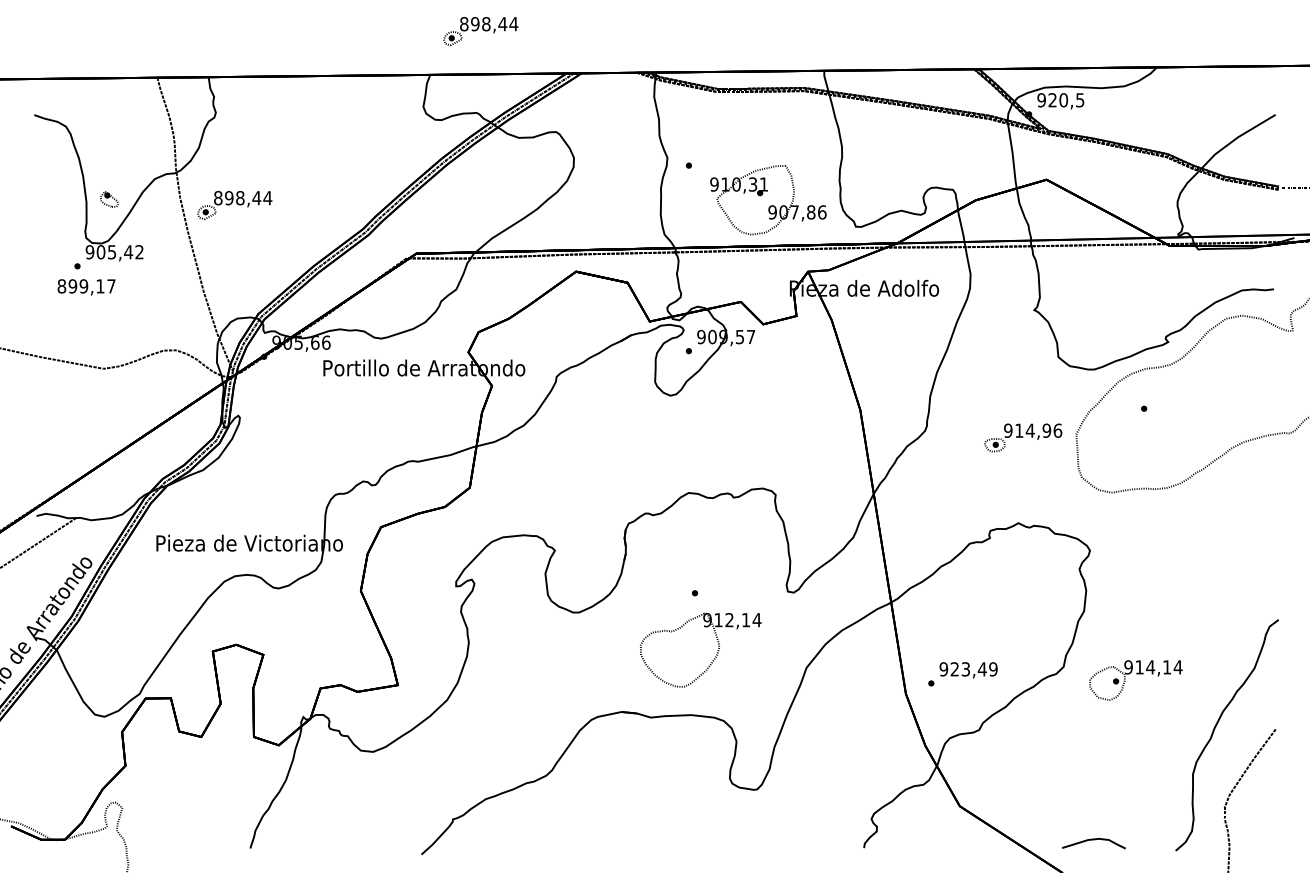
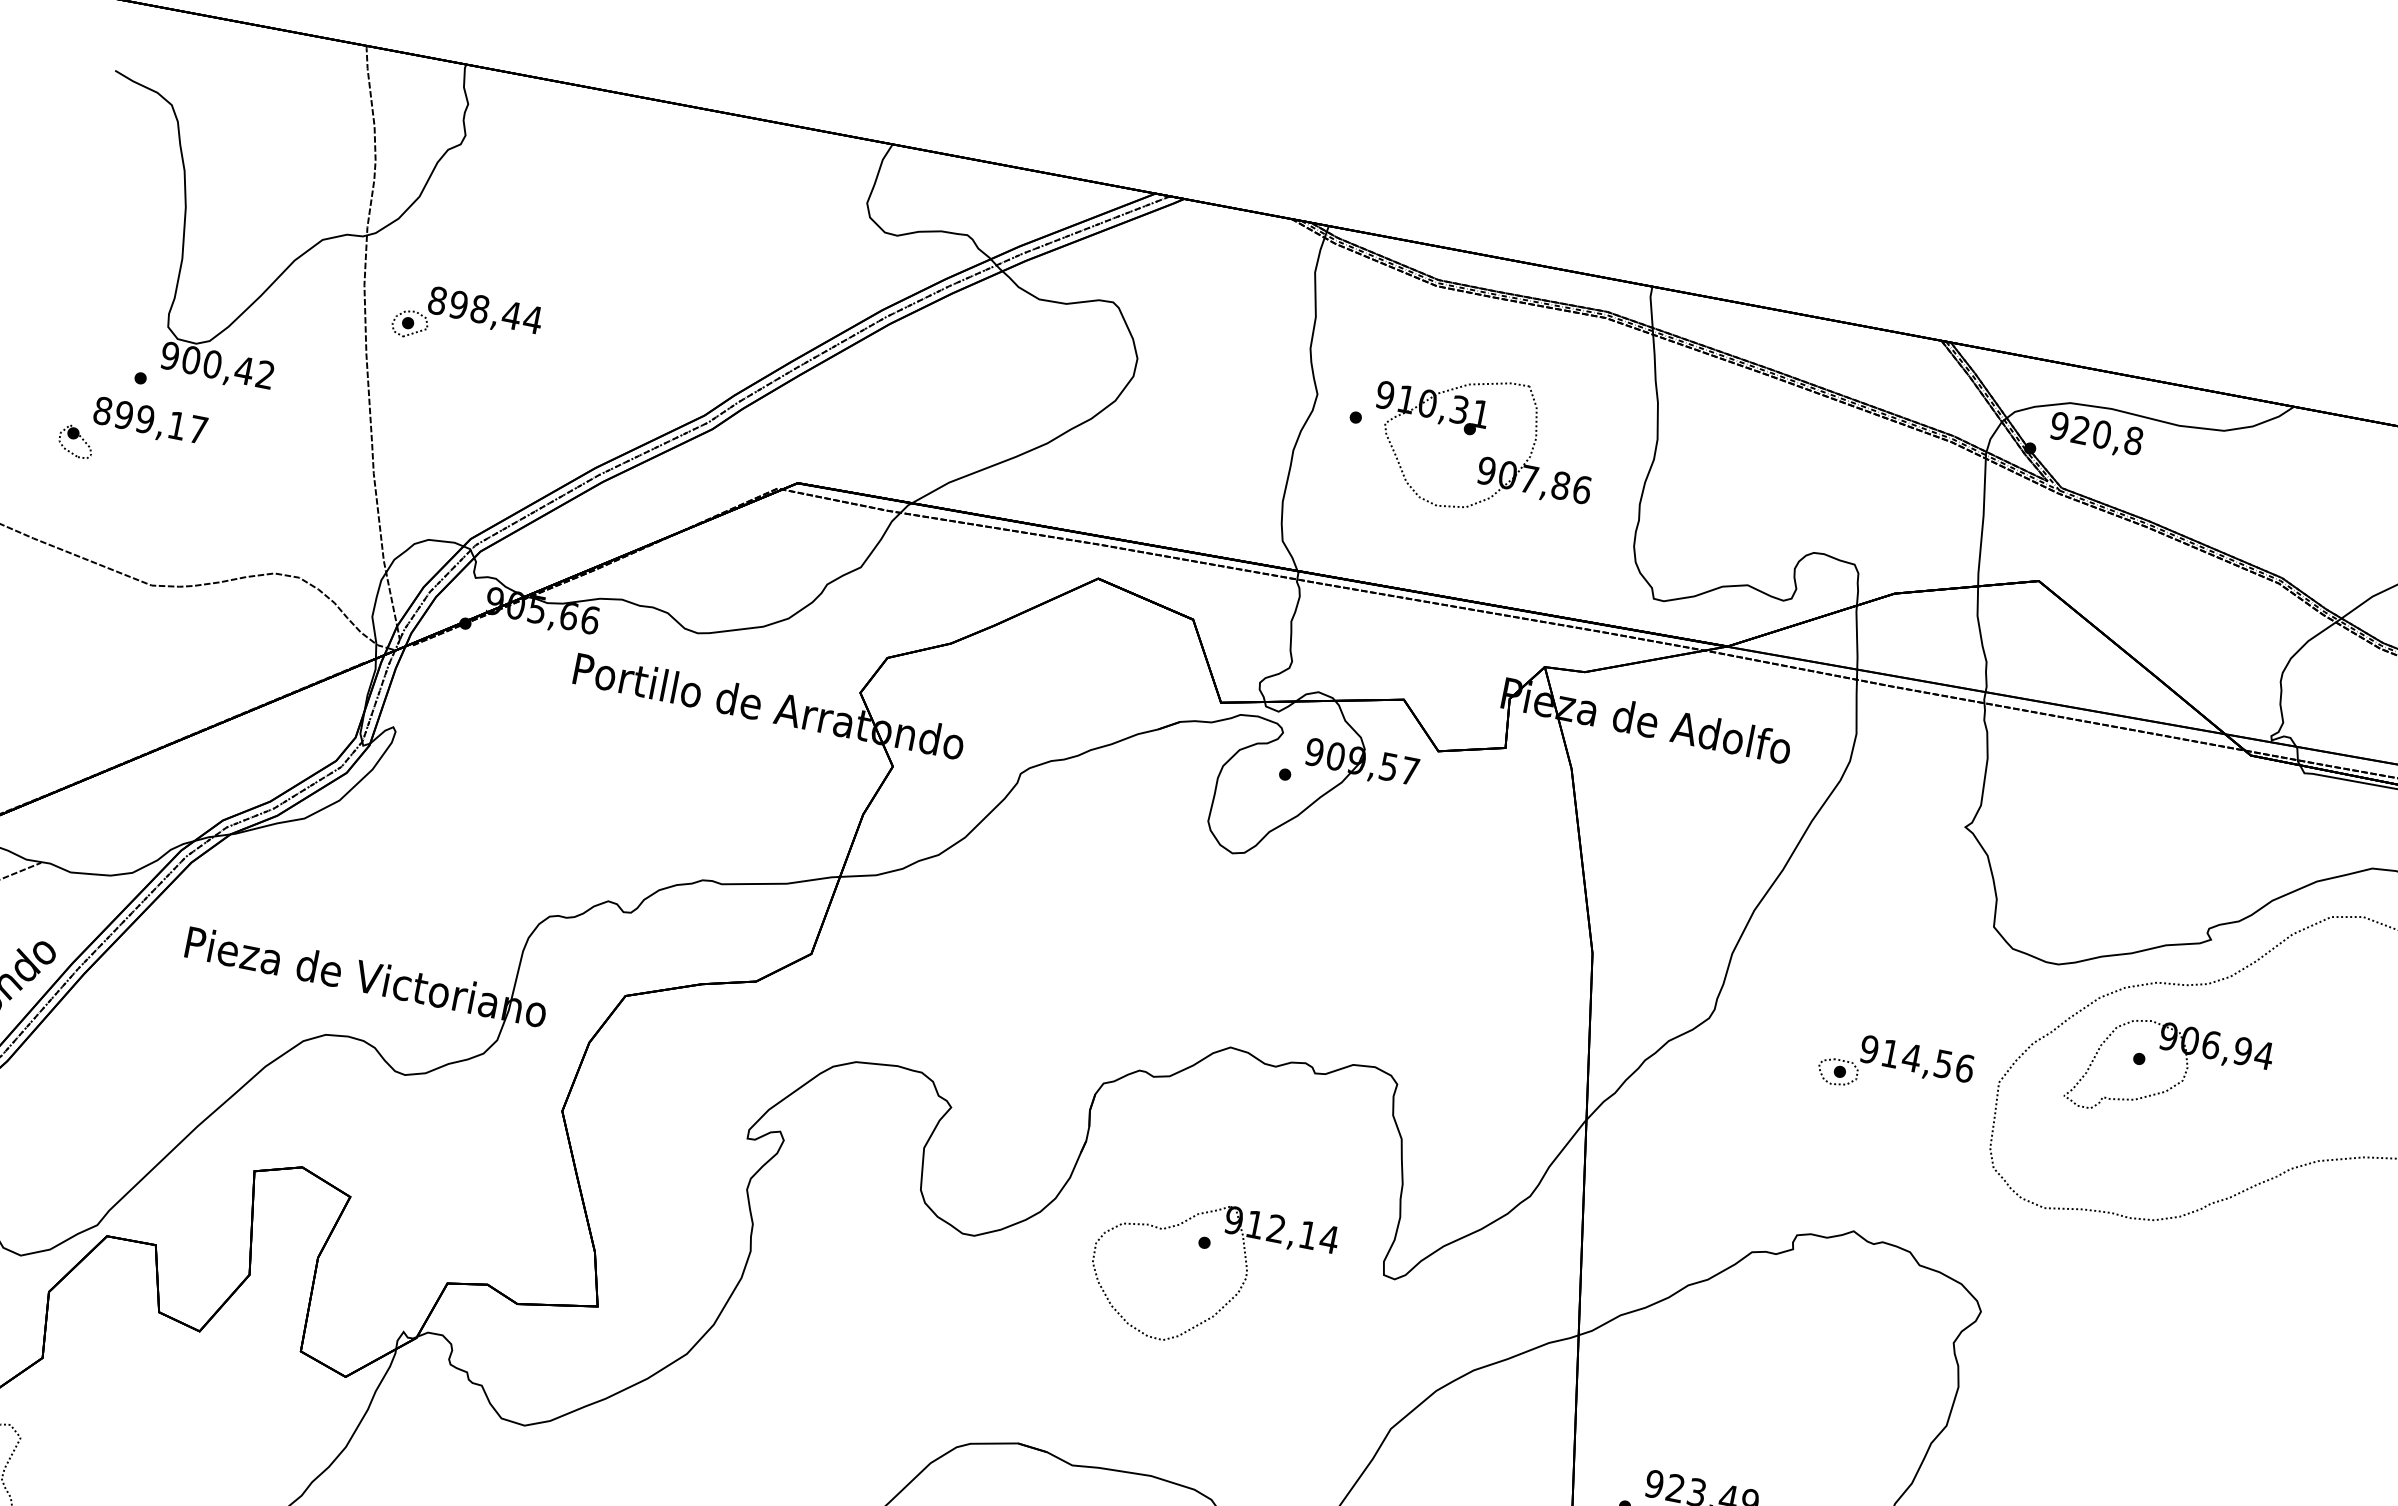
part: (480, 31) -> (1005, 79), removed
text: (1080, 100) -> (2134, 441), 920,5 -> 920,8
part: (109, 199) -> (76, 441), moved
part: (768, 200) -> (1483, 446), moved
text: (111, 252) -> (211, 364), 905,42 -> 900,42
part: (1164, 417) -> (2175, 1083), added
text: (1046, 430) -> (1943, 1063), 914,96 -> 914,56
part: (713, 658) -> (1230, 1296), moved

